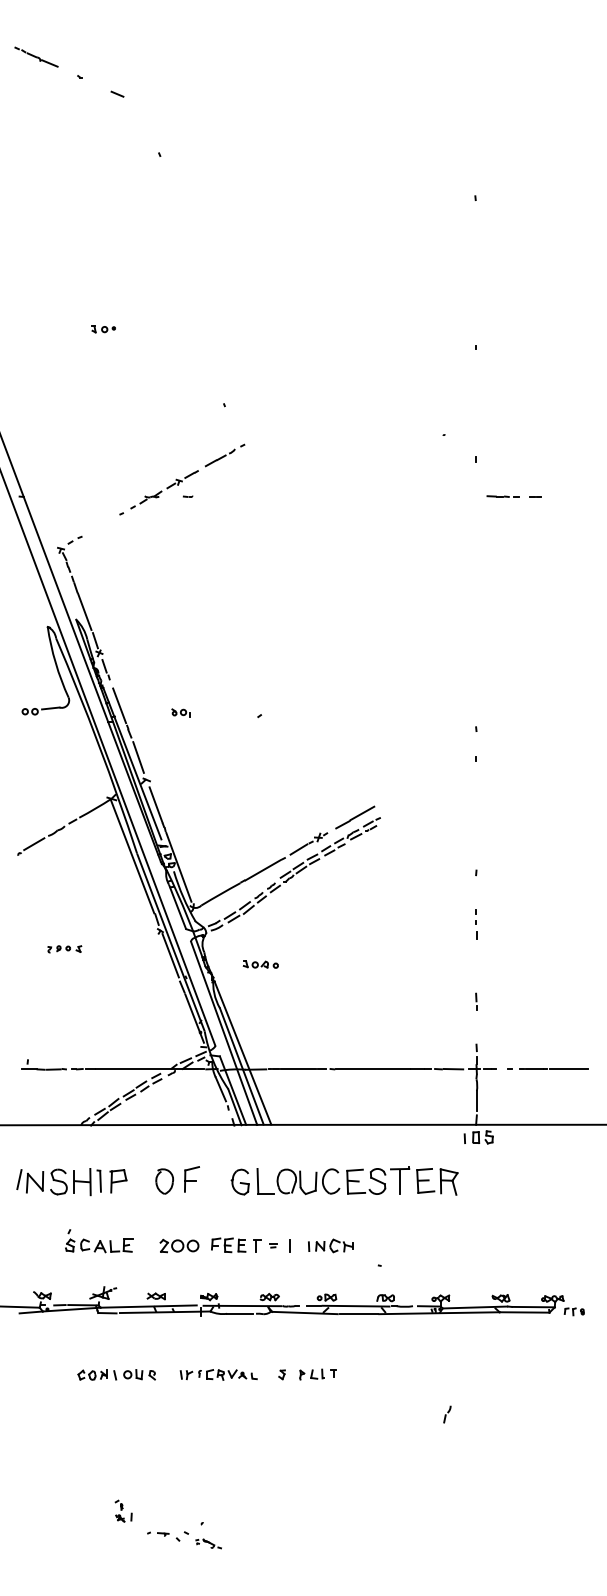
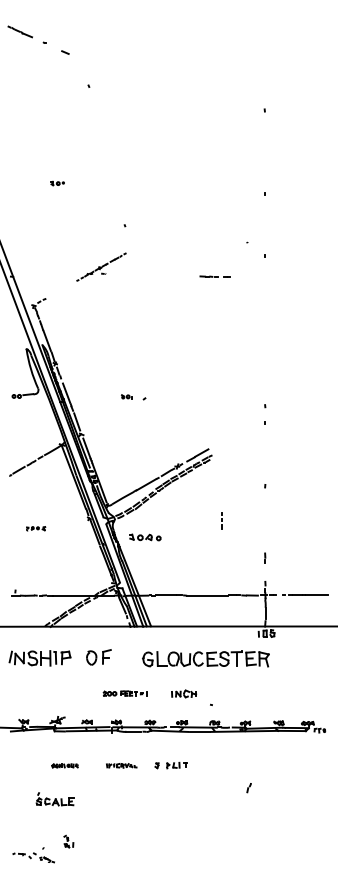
part: (182, 478) -> (101, 266), size x0.7
line: (512, 496) -> (214, 276), moved
part: (180, 711) -> (126, 396), moved
line: (474, 923) -> (221, 520), moved
part: (259, 963) -> (144, 536), size x1.6
part: (343, 1180) -> (205, 658), moved
part: (97, 1241) -> (54, 799), moved
part: (225, 1245) -> (125, 693), size x0.6
part: (115, 1374) -> (64, 765), size x0.6
part: (218, 1374) -> (121, 765), size x0.7
part: (184, 1536) -> (33, 855), moved

